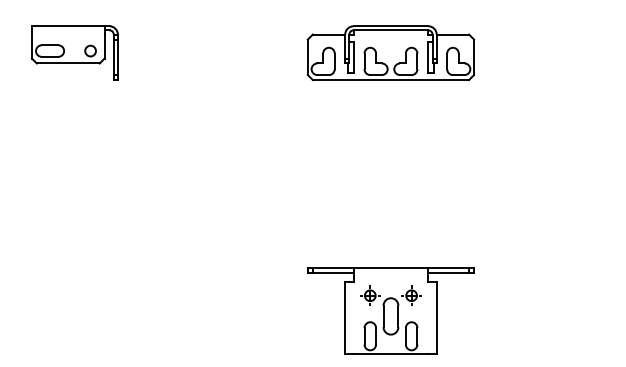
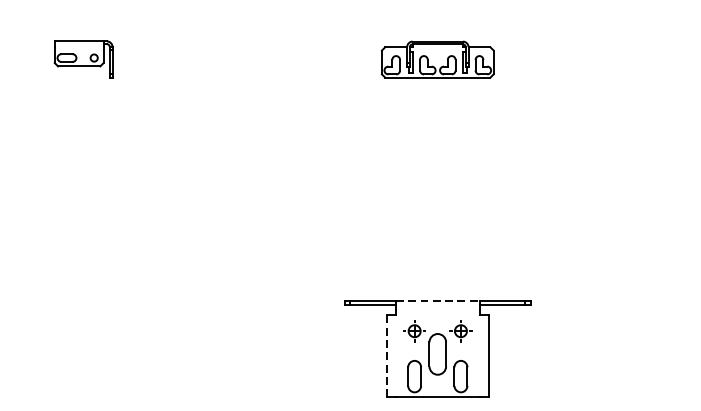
part: (74, 52) -> (83, 58), size x0.6
part: (390, 53) -> (437, 59), size x0.6
line: (391, 268) -> (438, 300), solid -> dashed
line: (345, 318) -> (386, 356), solid -> dashed

